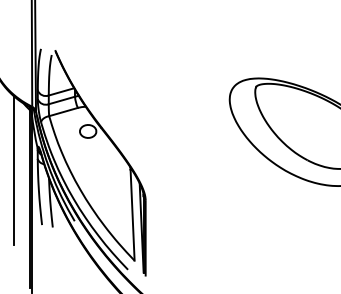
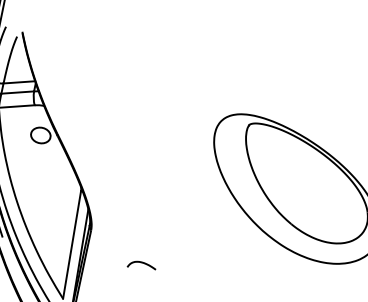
curve: (192, 218) -> (141, 263), added

